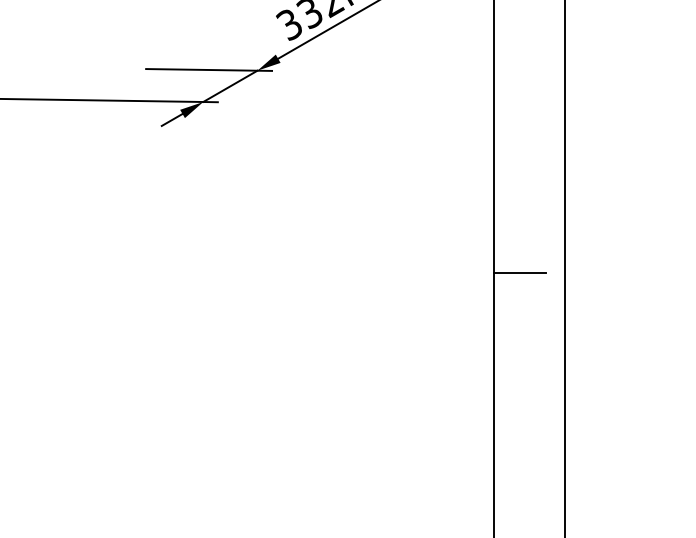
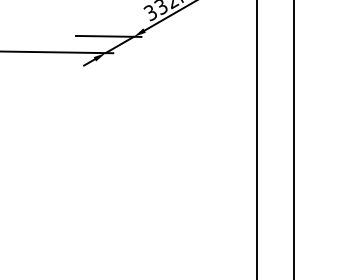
line: (520, 271) -> (270, 141), removed

